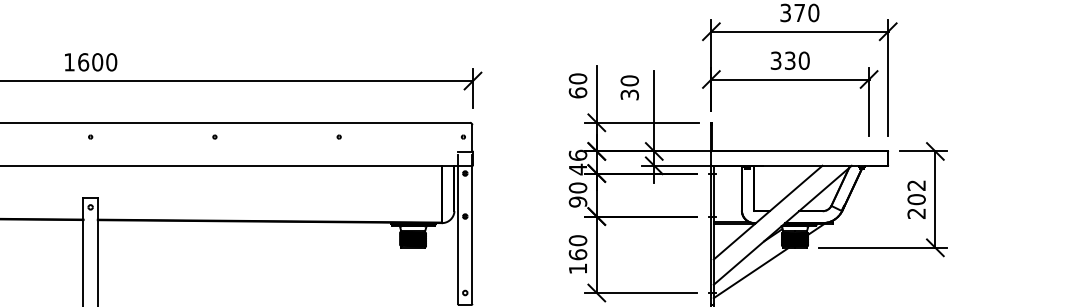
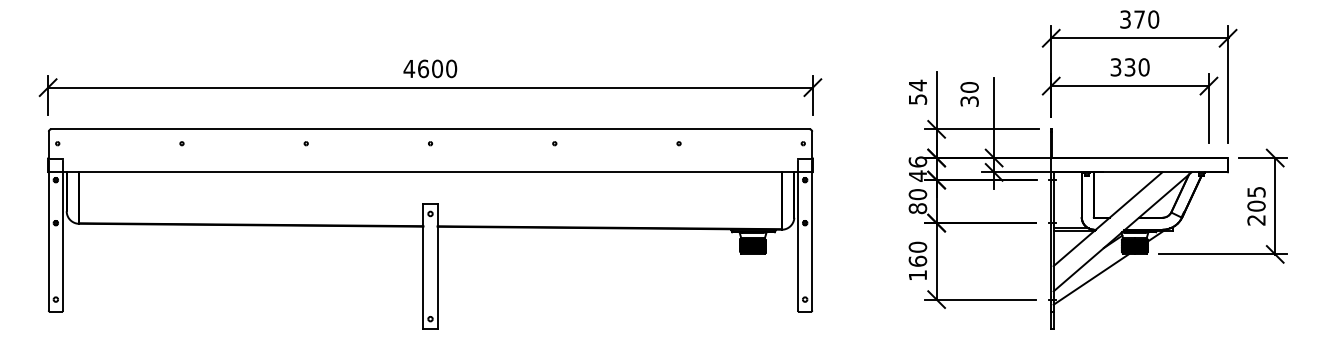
text: (69, 61) -> (409, 68), 1600 -> 4600
text: (577, 84) -> (917, 91), 60 -> 54
text: (916, 185) -> (1256, 192), 202 -> 205
text: (577, 201) -> (917, 208), 90 -> 80

